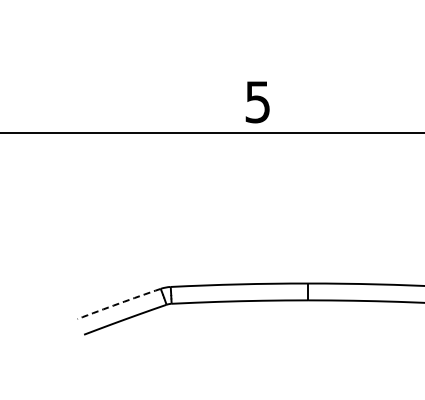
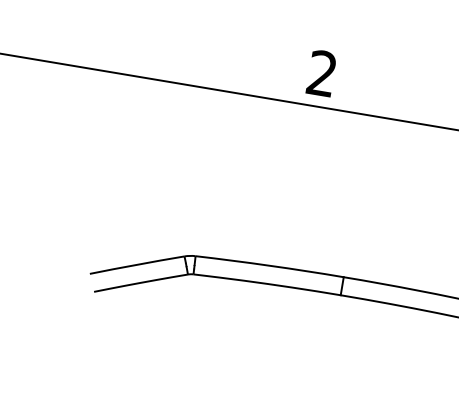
text: (257, 102) -> (321, 73), 5 -> 2
arc: (118, 303) -> (136, 264), dashed -> solid

